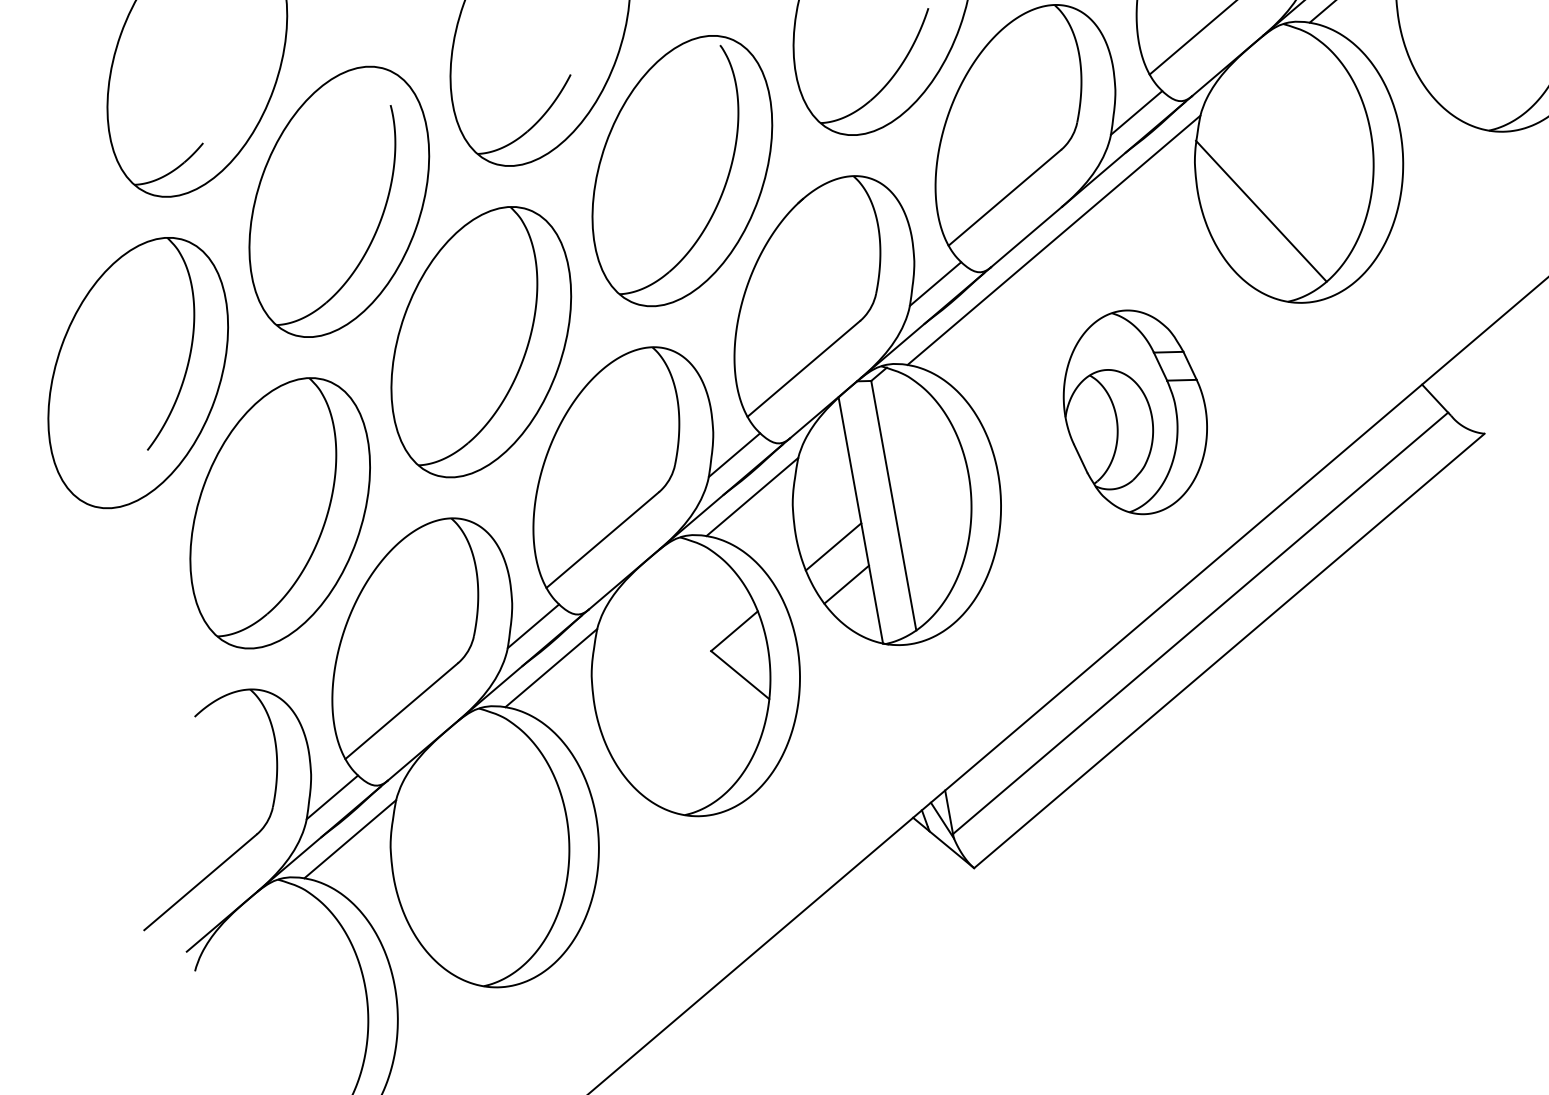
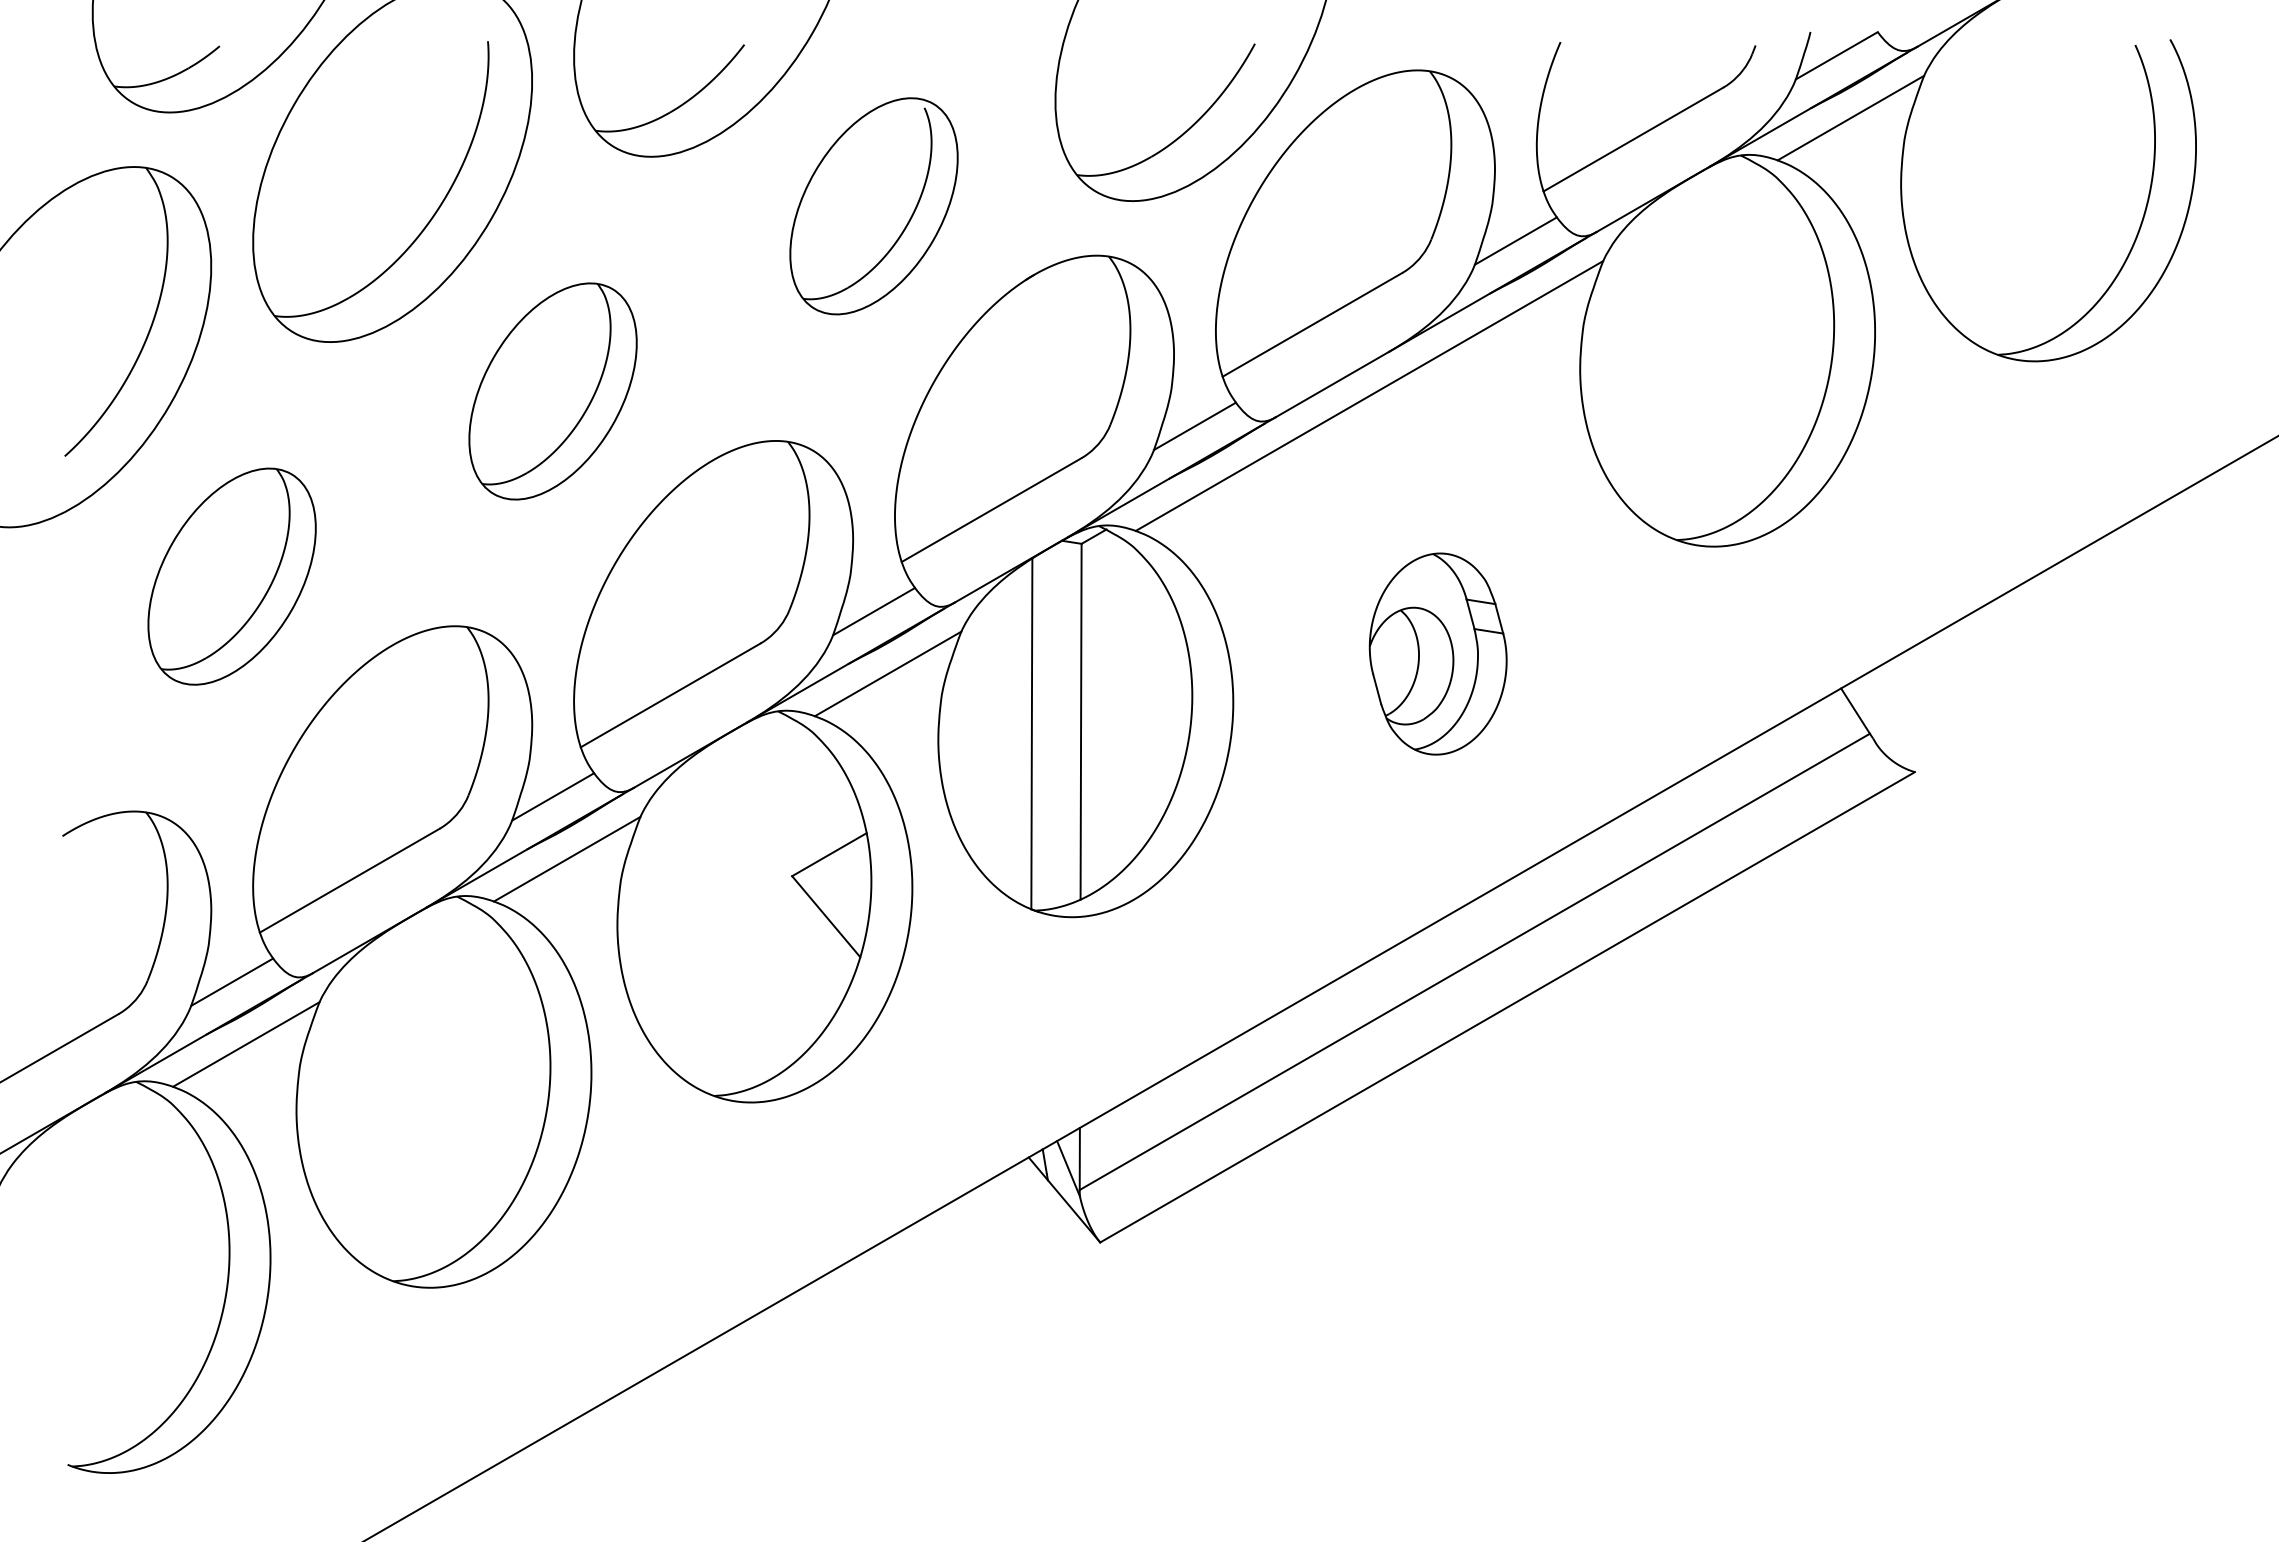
part: (682, 171) -> (873, 206), size x0.6
line: (1260, 211) -> (1662, 408), removed
part: (480, 342) -> (552, 391), size x0.6
part: (1134, 412) -> (1437, 653), size x0.7
part: (279, 513) -> (231, 576), size x0.6
line: (833, 546) -> (987, 762), removed
line: (846, 584) -> (995, 818), removed

